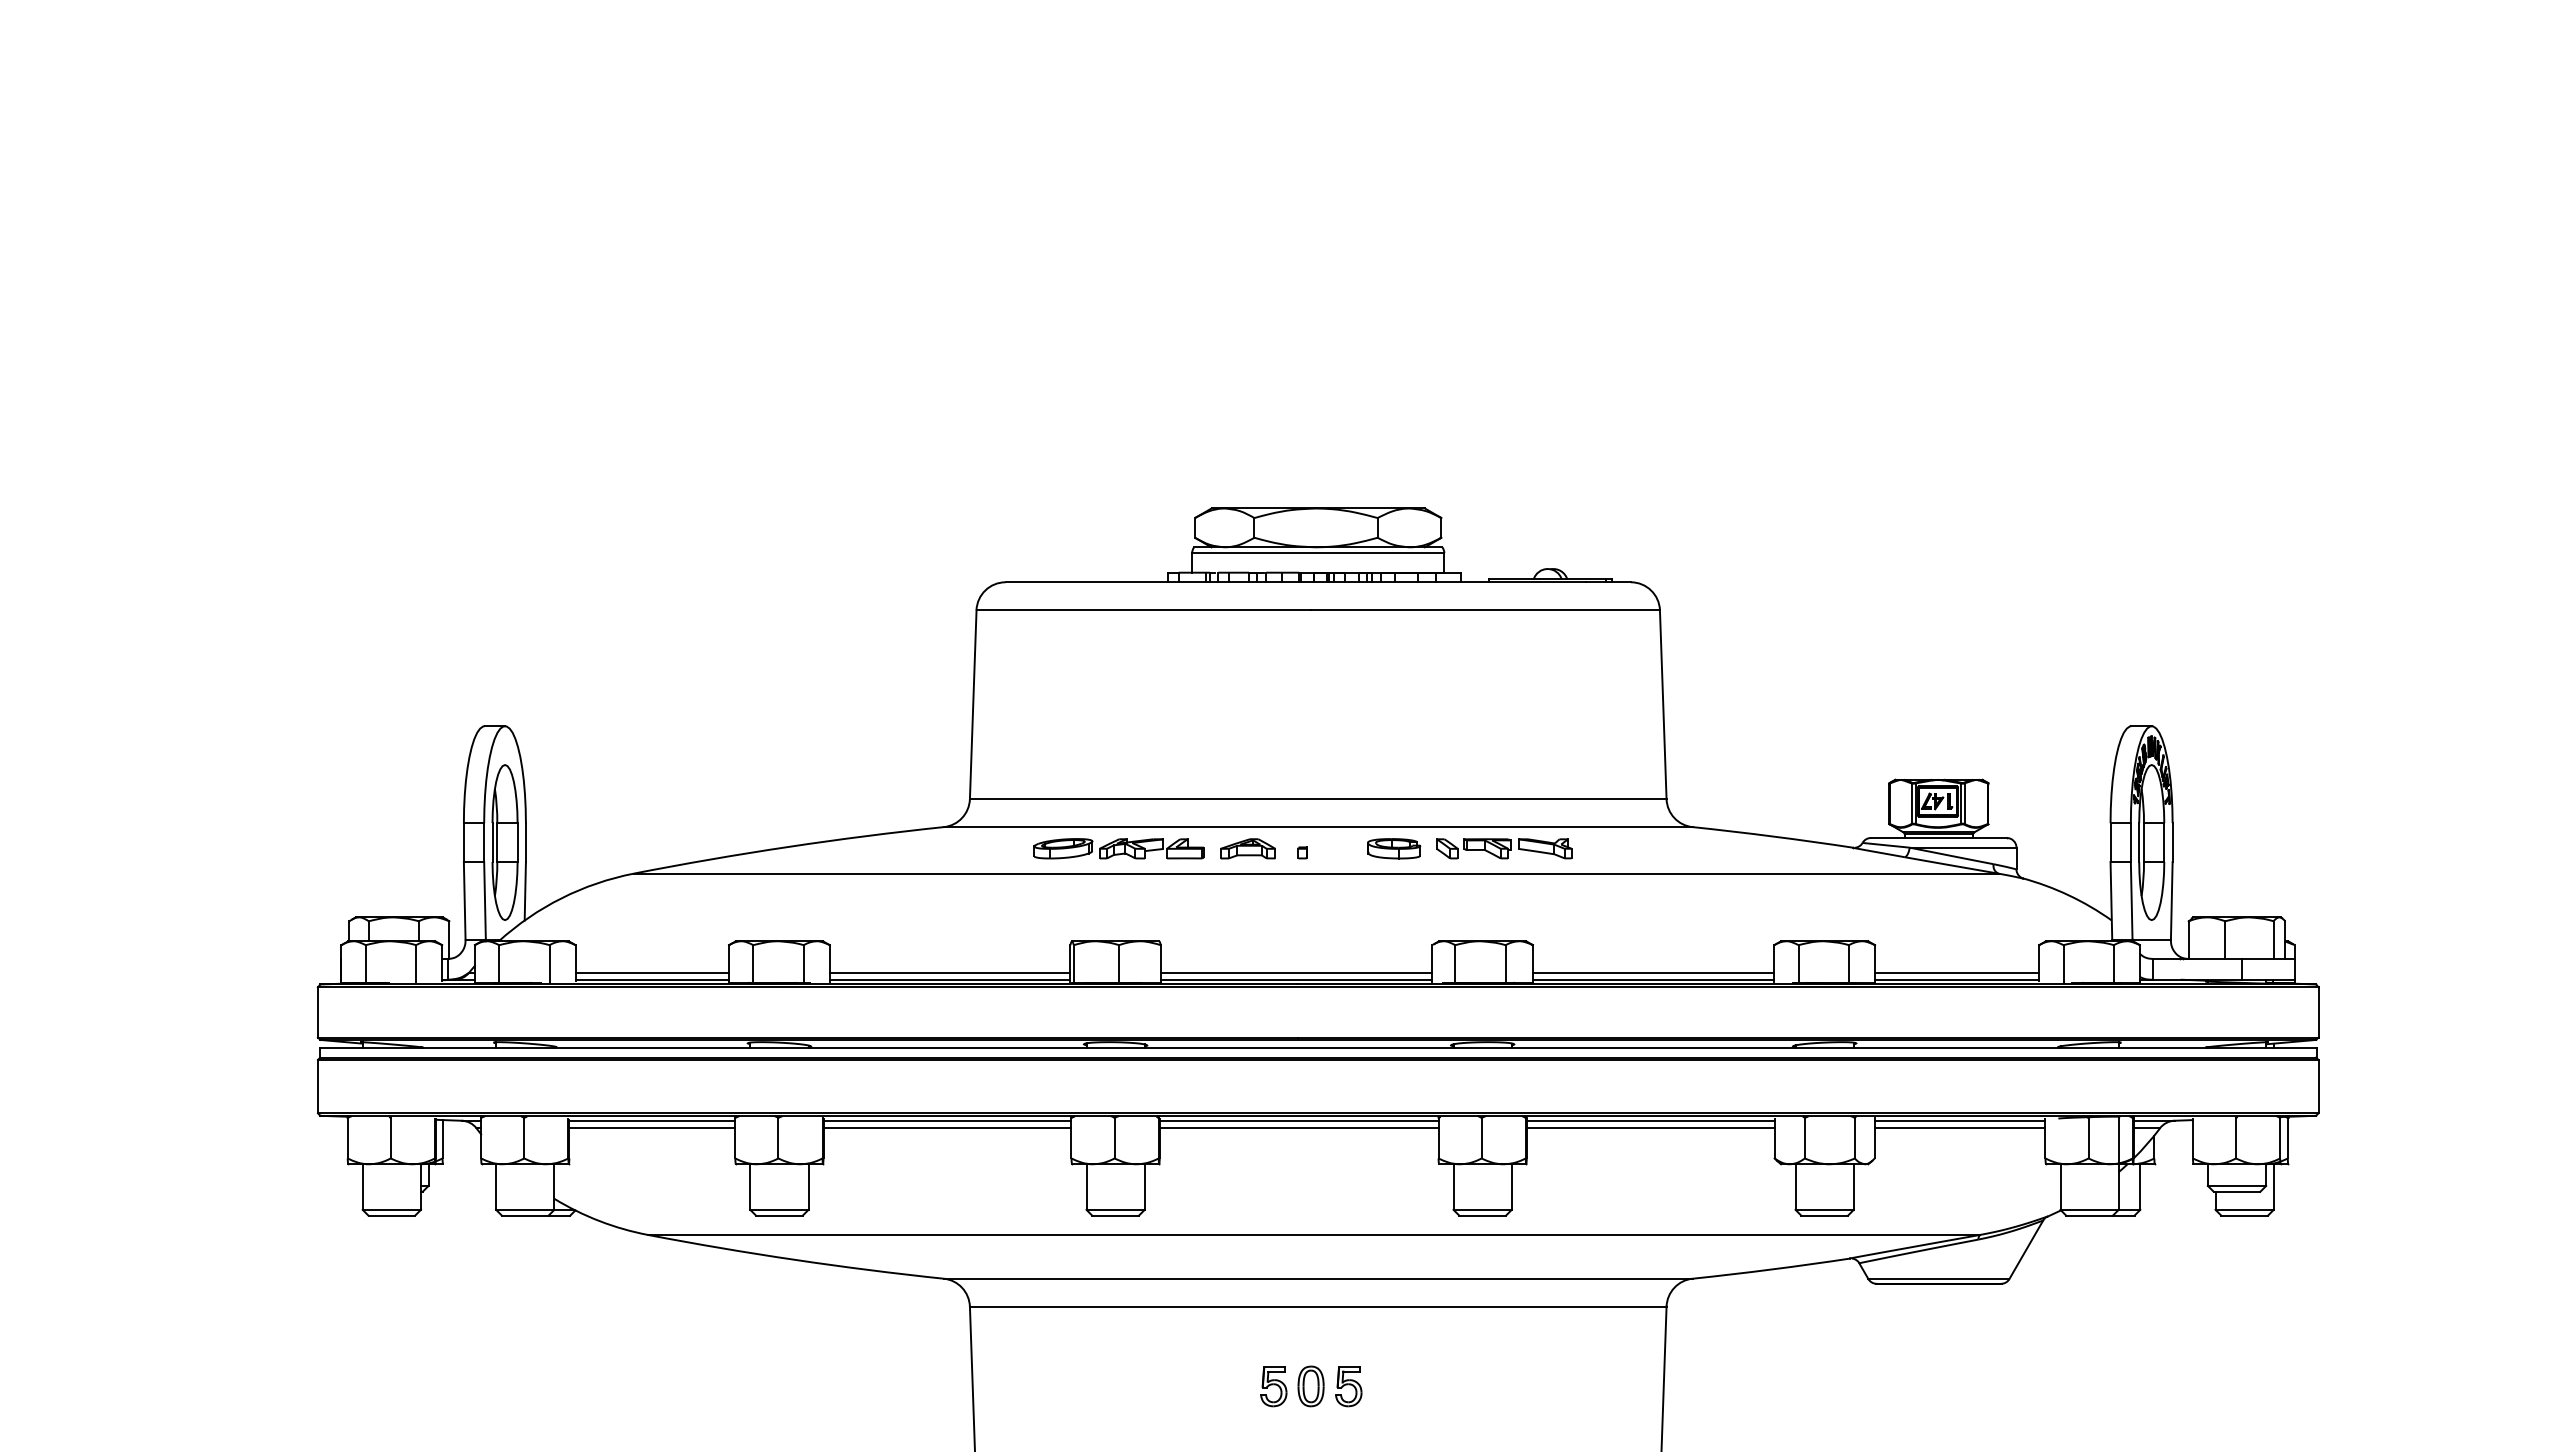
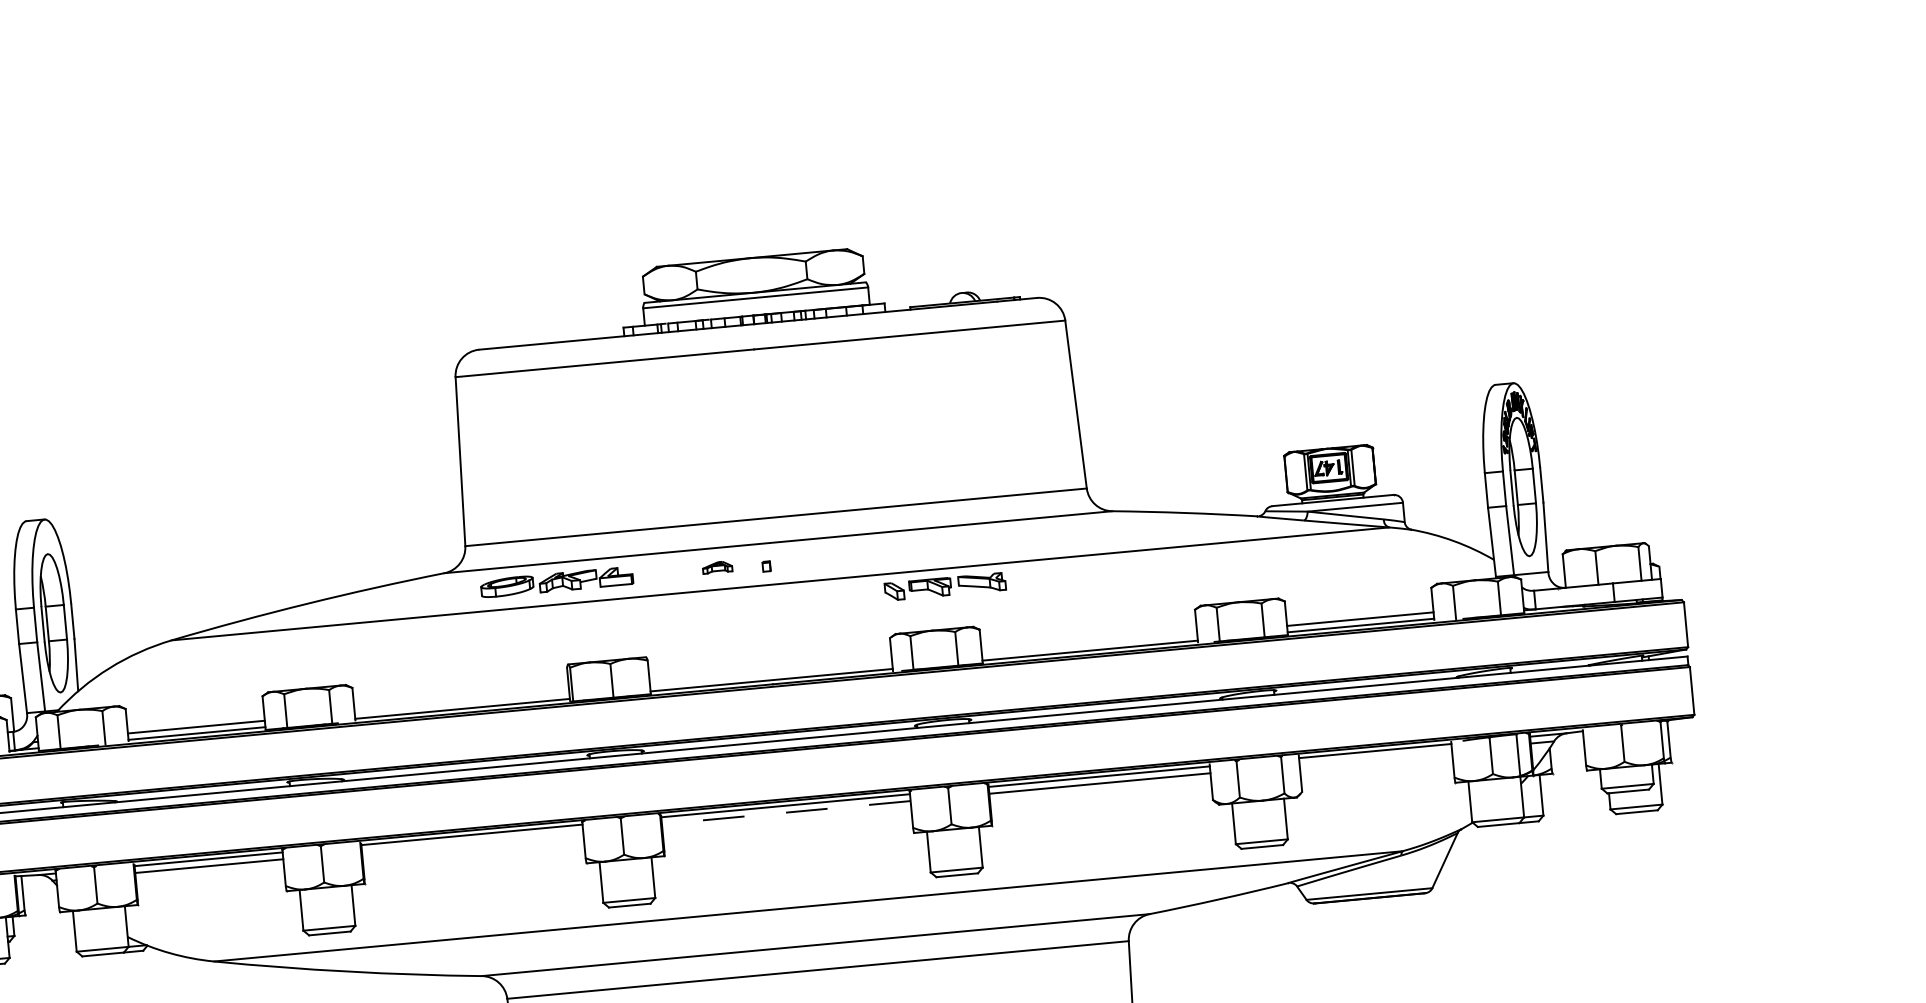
part: (1118, 848) -> (556, 582), moved
part: (1247, 848) -> (717, 567), size x0.6
part: (1394, 848) -> (848, 554), removed
part: (1504, 848) -> (945, 586), moved
line: (949, 972) -> (461, 702), removed
line: (1296, 972) -> (771, 673), removed
line: (1653, 972) -> (1089, 644), removed
line: (947, 1128) -> (472, 841), removed
line: (1298, 1128) -> (785, 812), solid -> dashed
line: (1959, 1128) -> (1375, 758), removed

